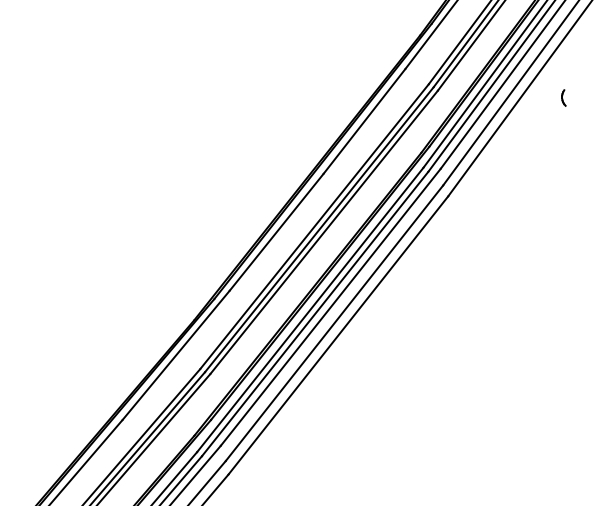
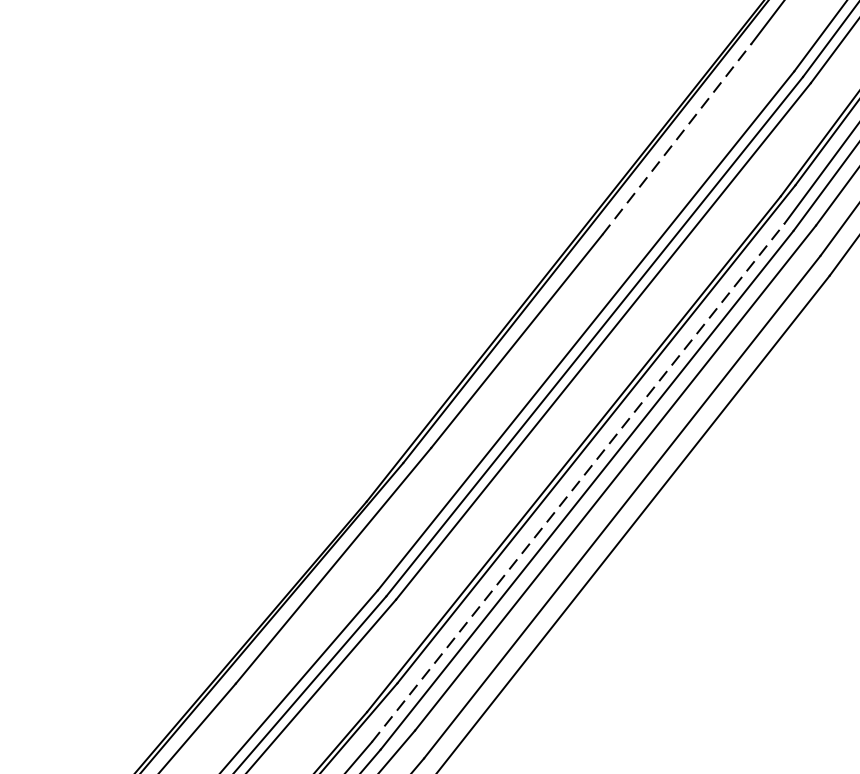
line: (364, 121) -> (677, 139), solid -> dashed
line: (310, 309) -> (578, 482), solid -> dashed

